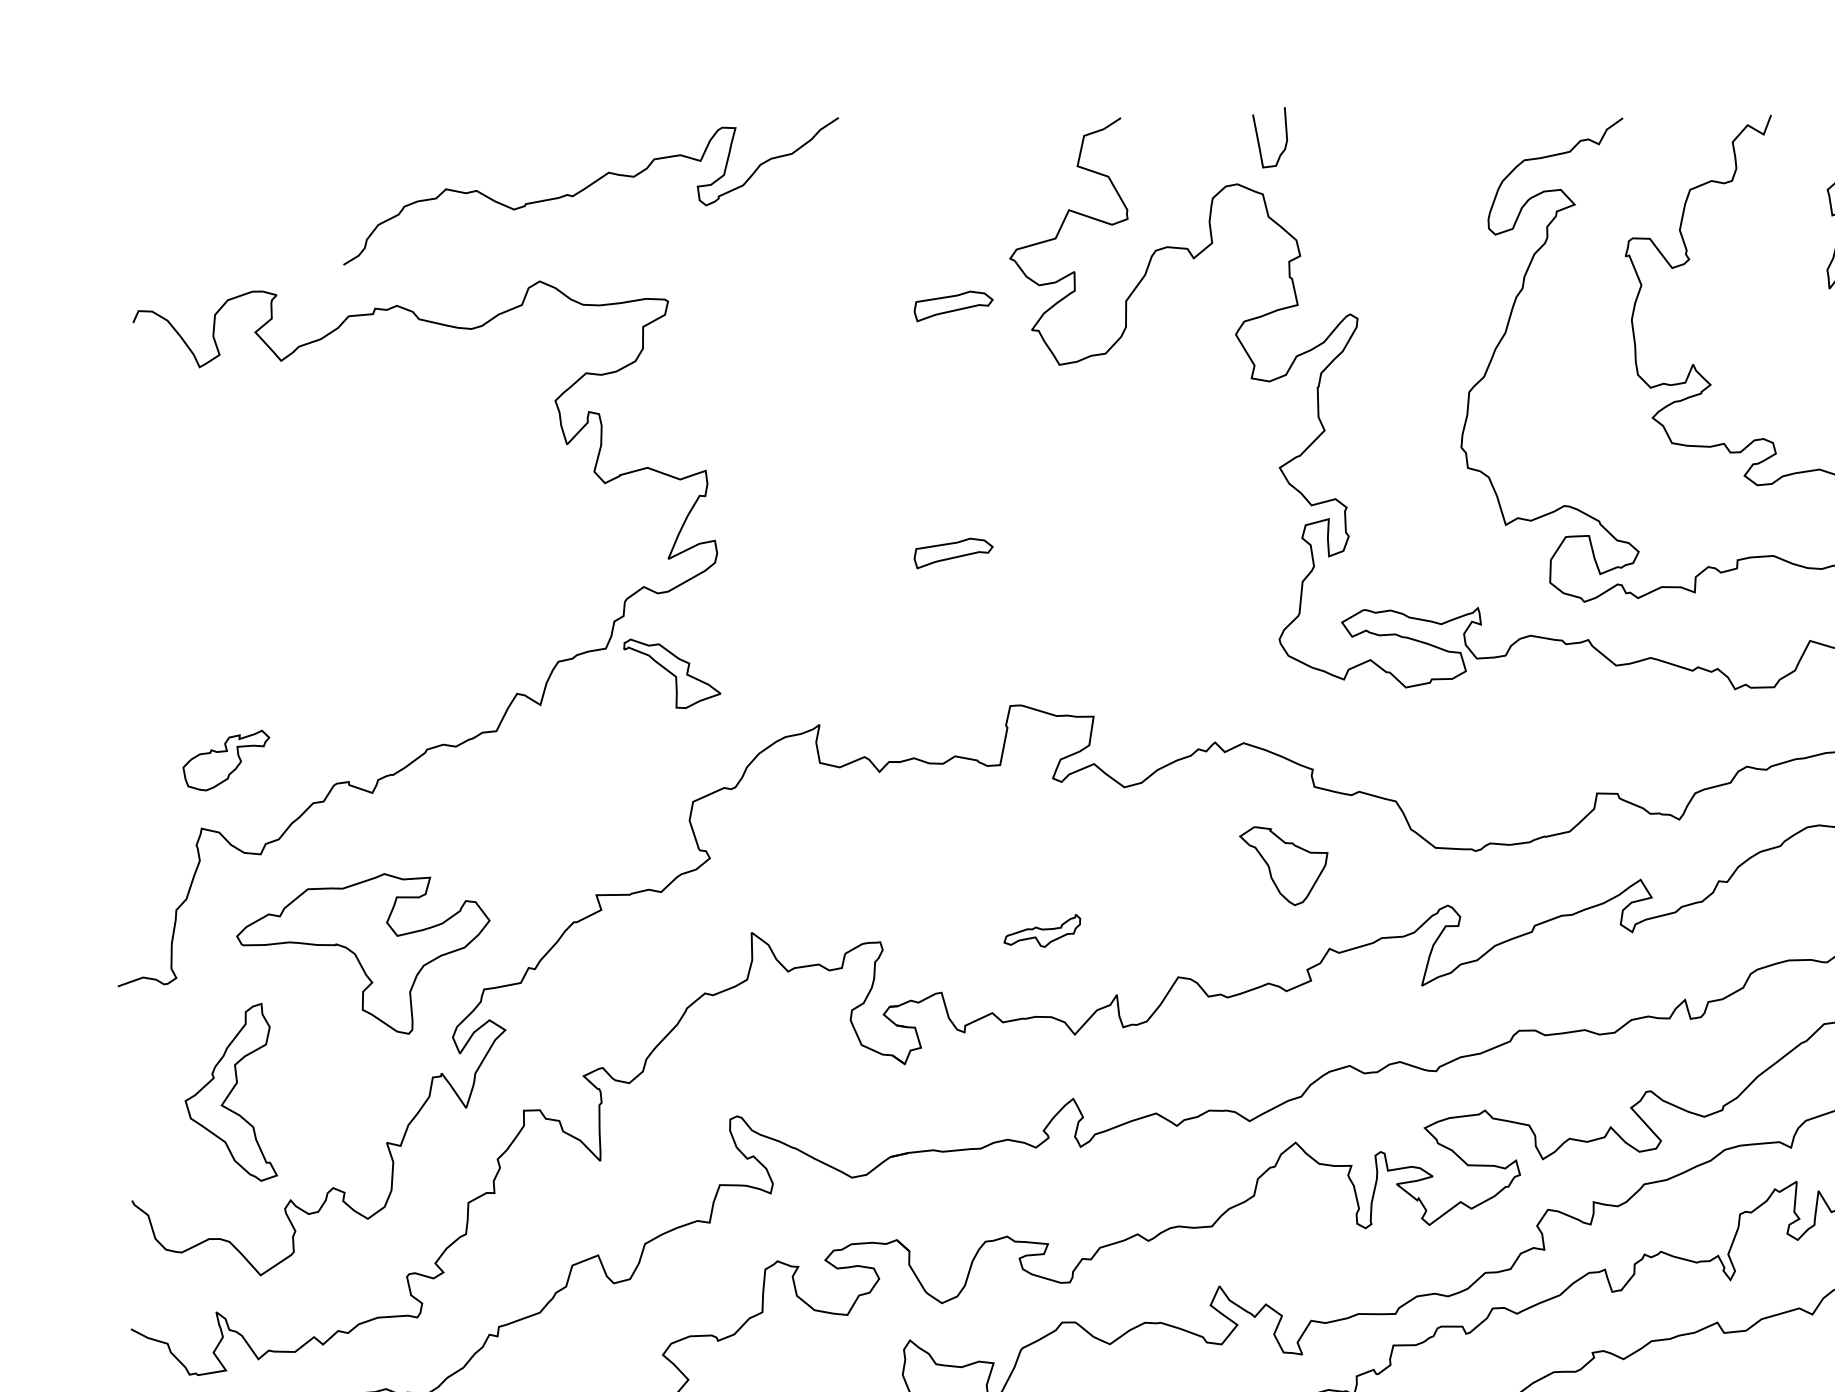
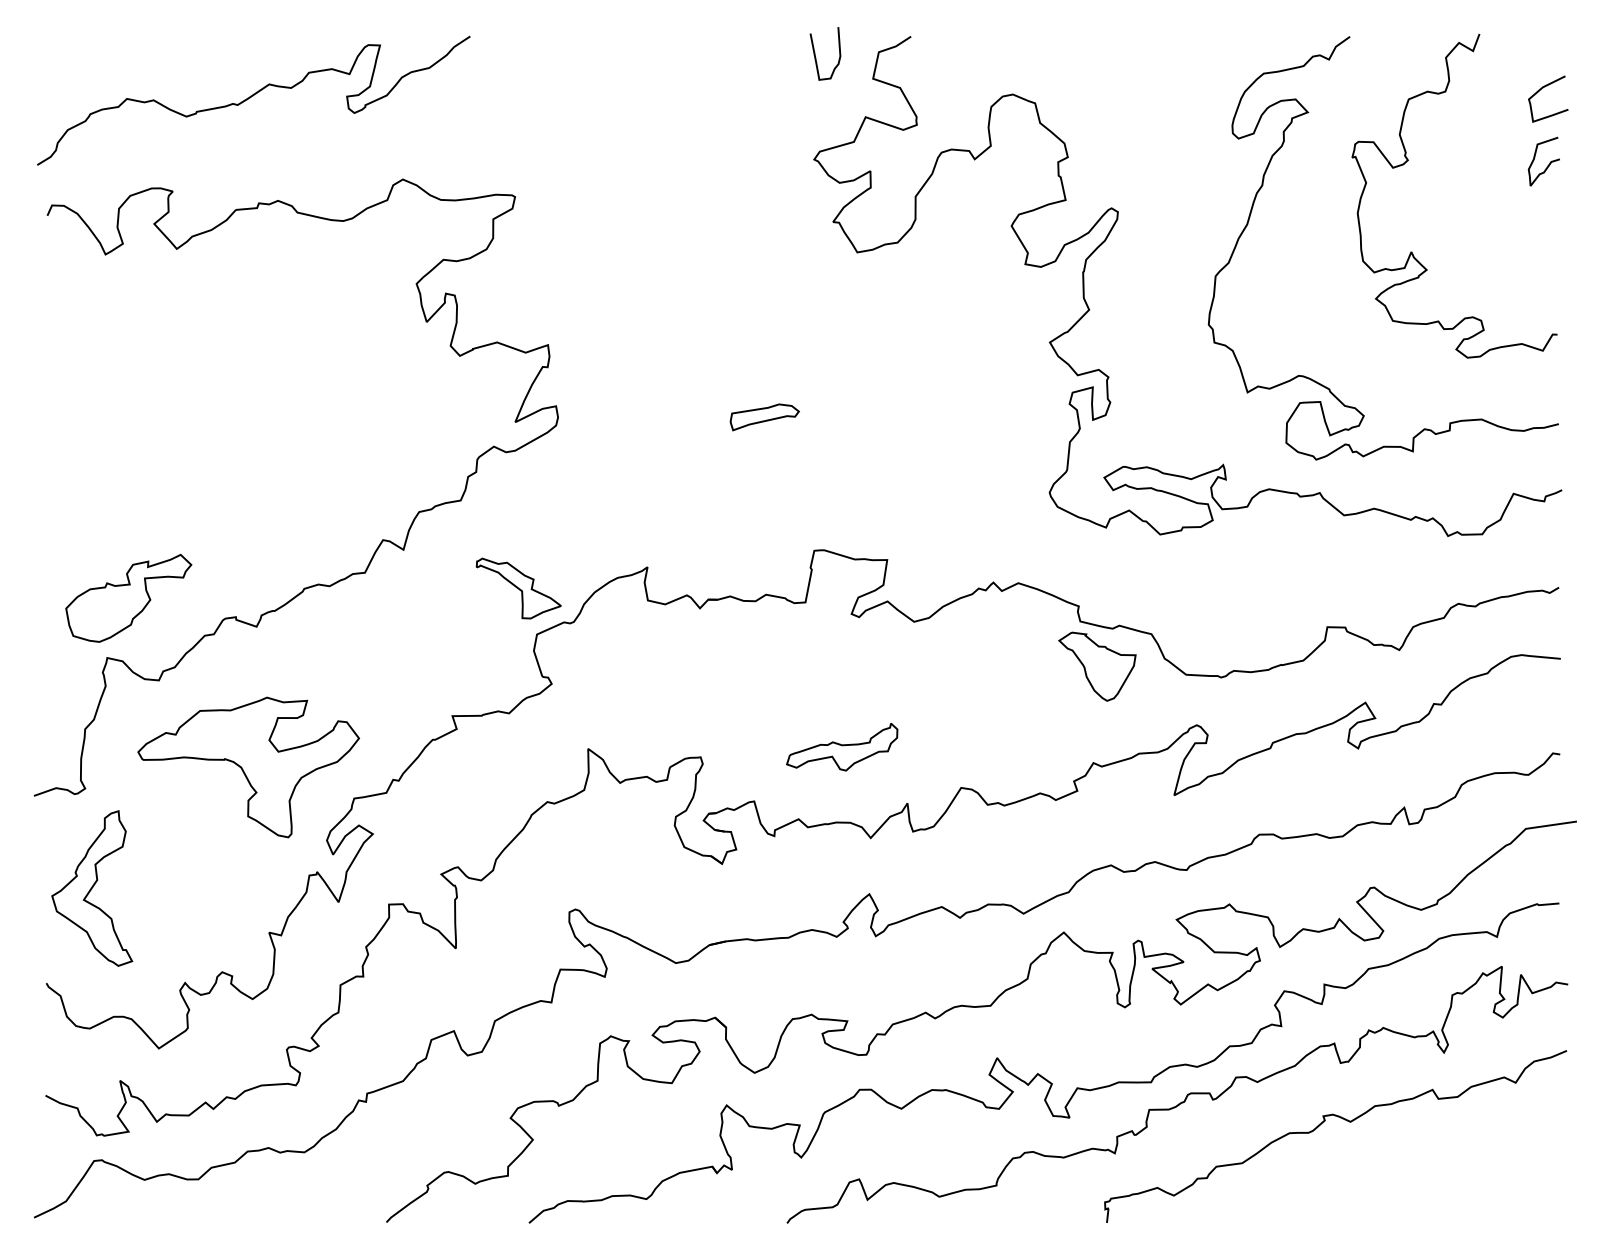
curve: (1259, 141) -> (816, 57), moved
curve: (588, 187) -> (251, 97), moved
part: (953, 306) -> (764, 201), removed
part: (671, 673) -> (518, 588), moved
part: (225, 760) -> (128, 598), size x1.67
part: (1283, 865) -> (1097, 666), moved
part: (1042, 931) -> (842, 747), size x1.67
part: (231, 1092) -> (92, 888), moved

